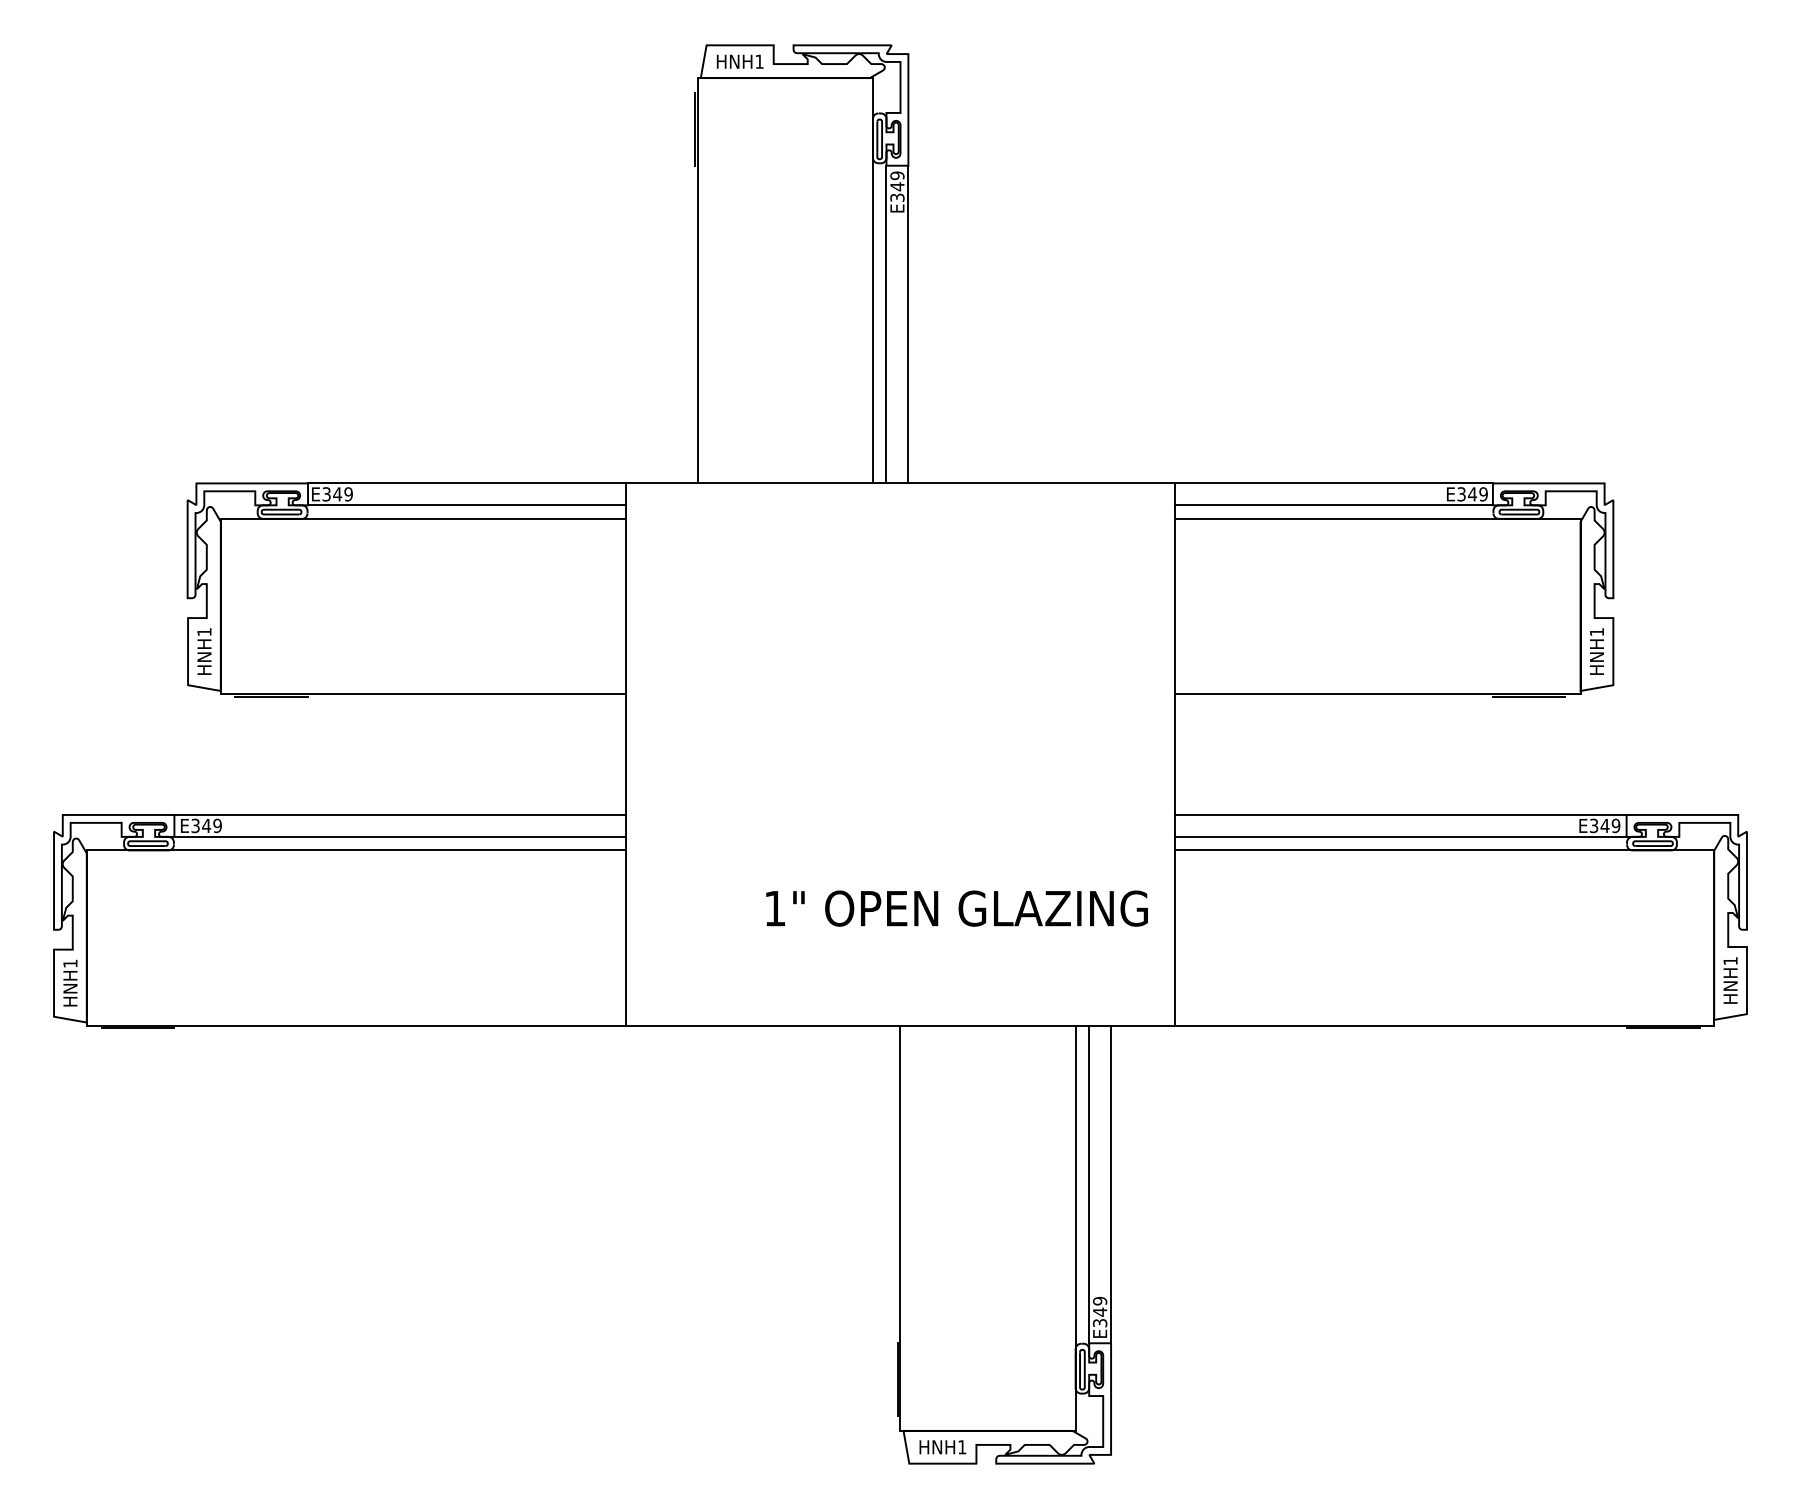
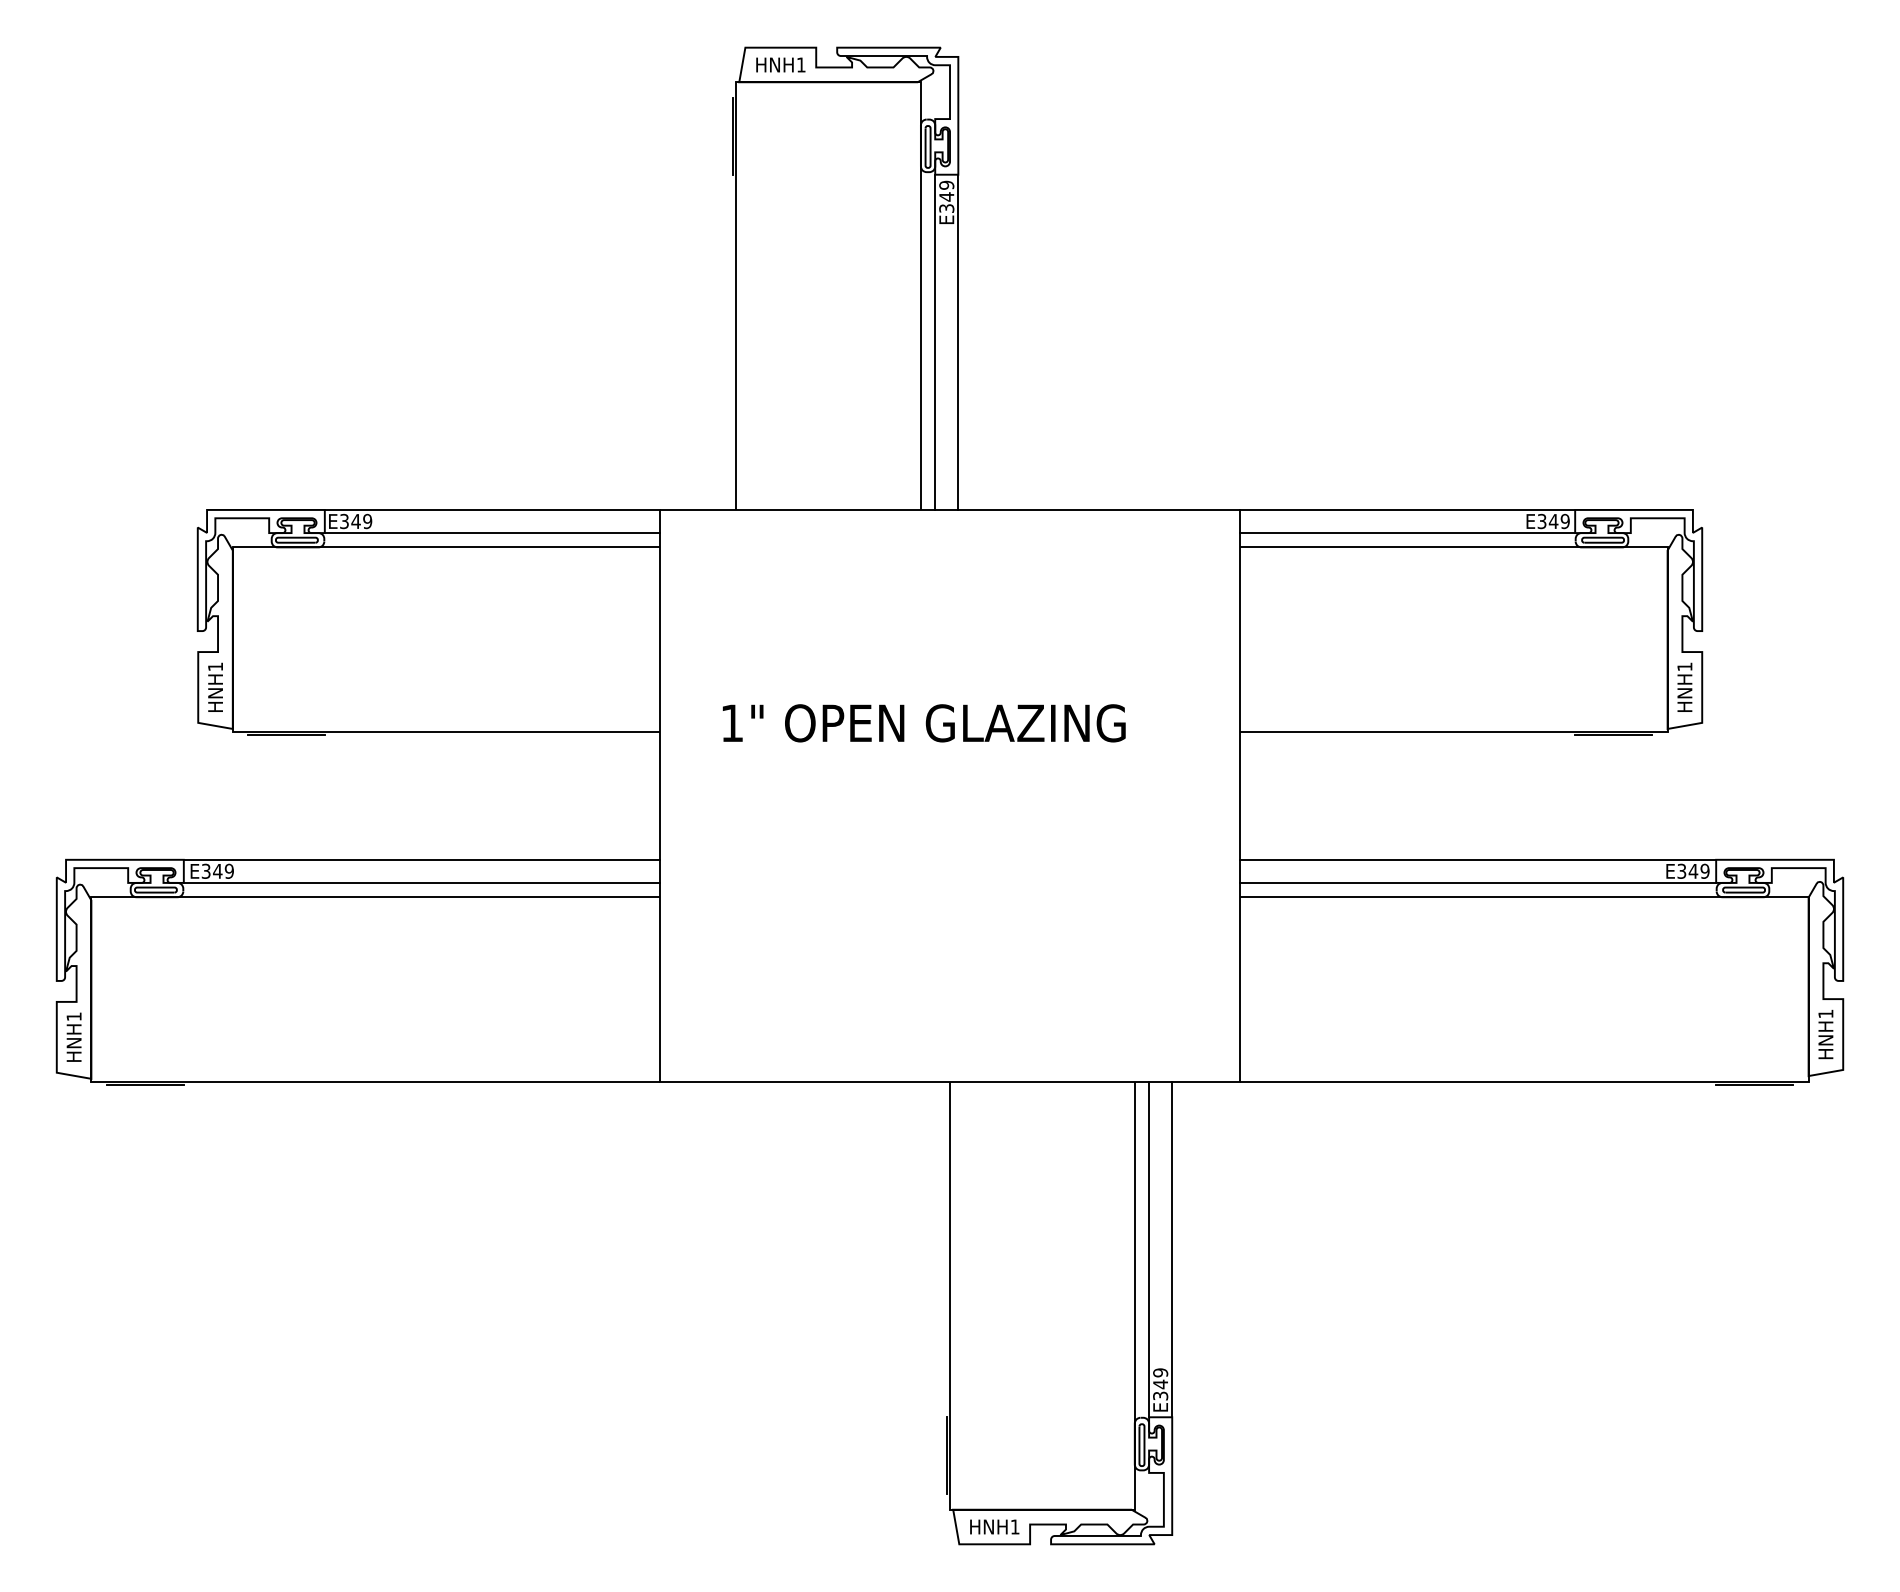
text: (956, 908) -> (923, 723), moved

